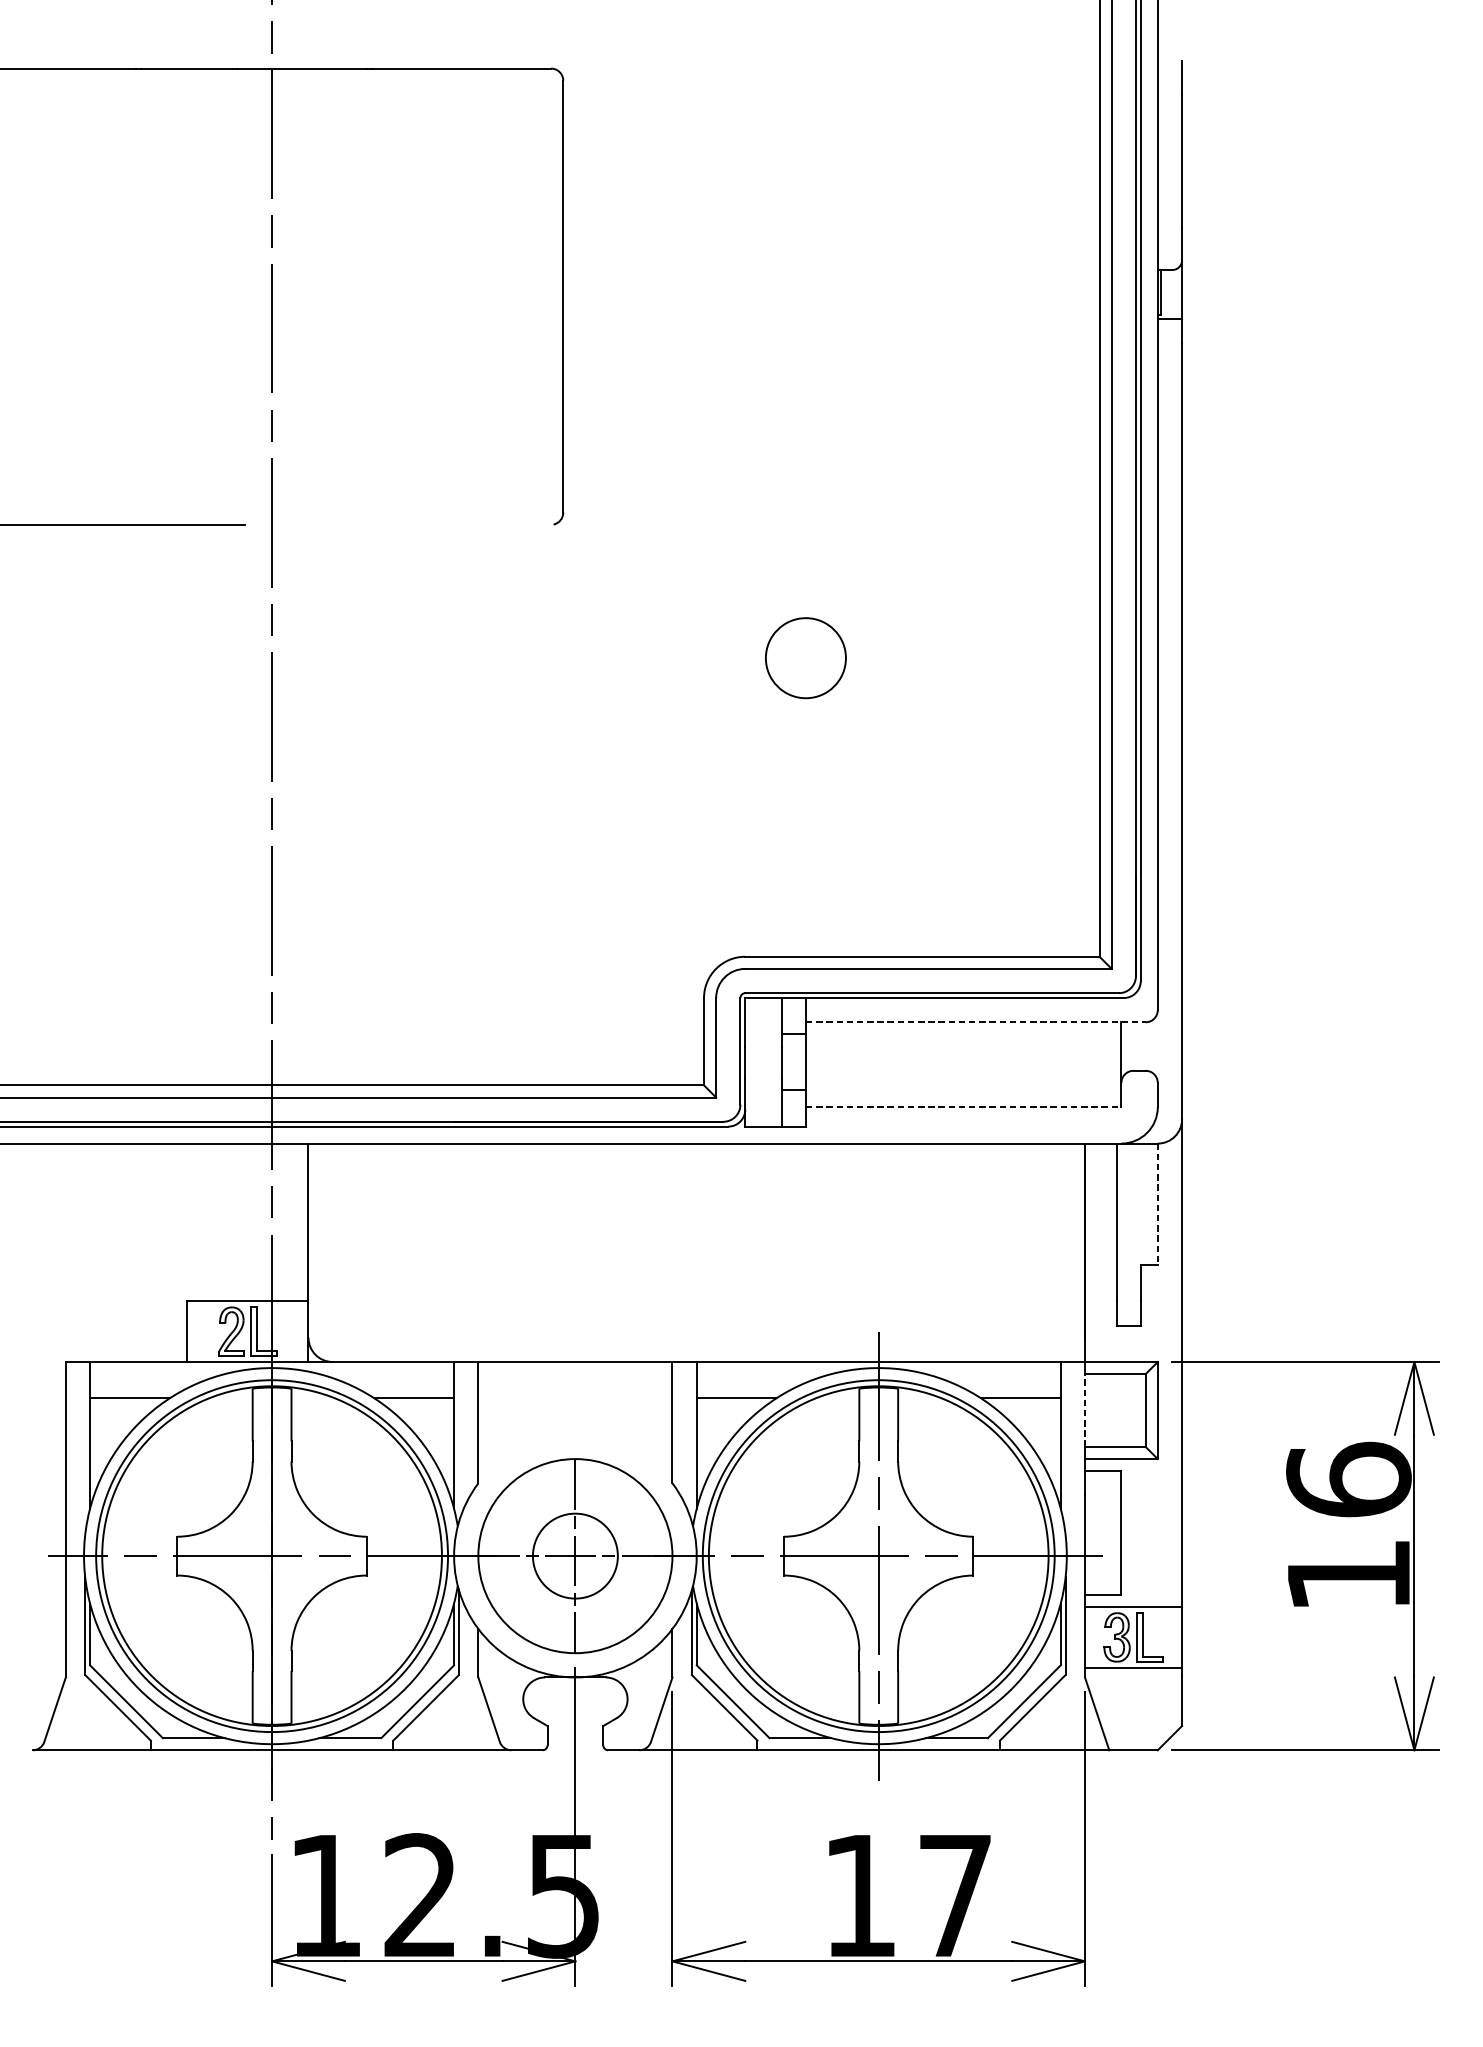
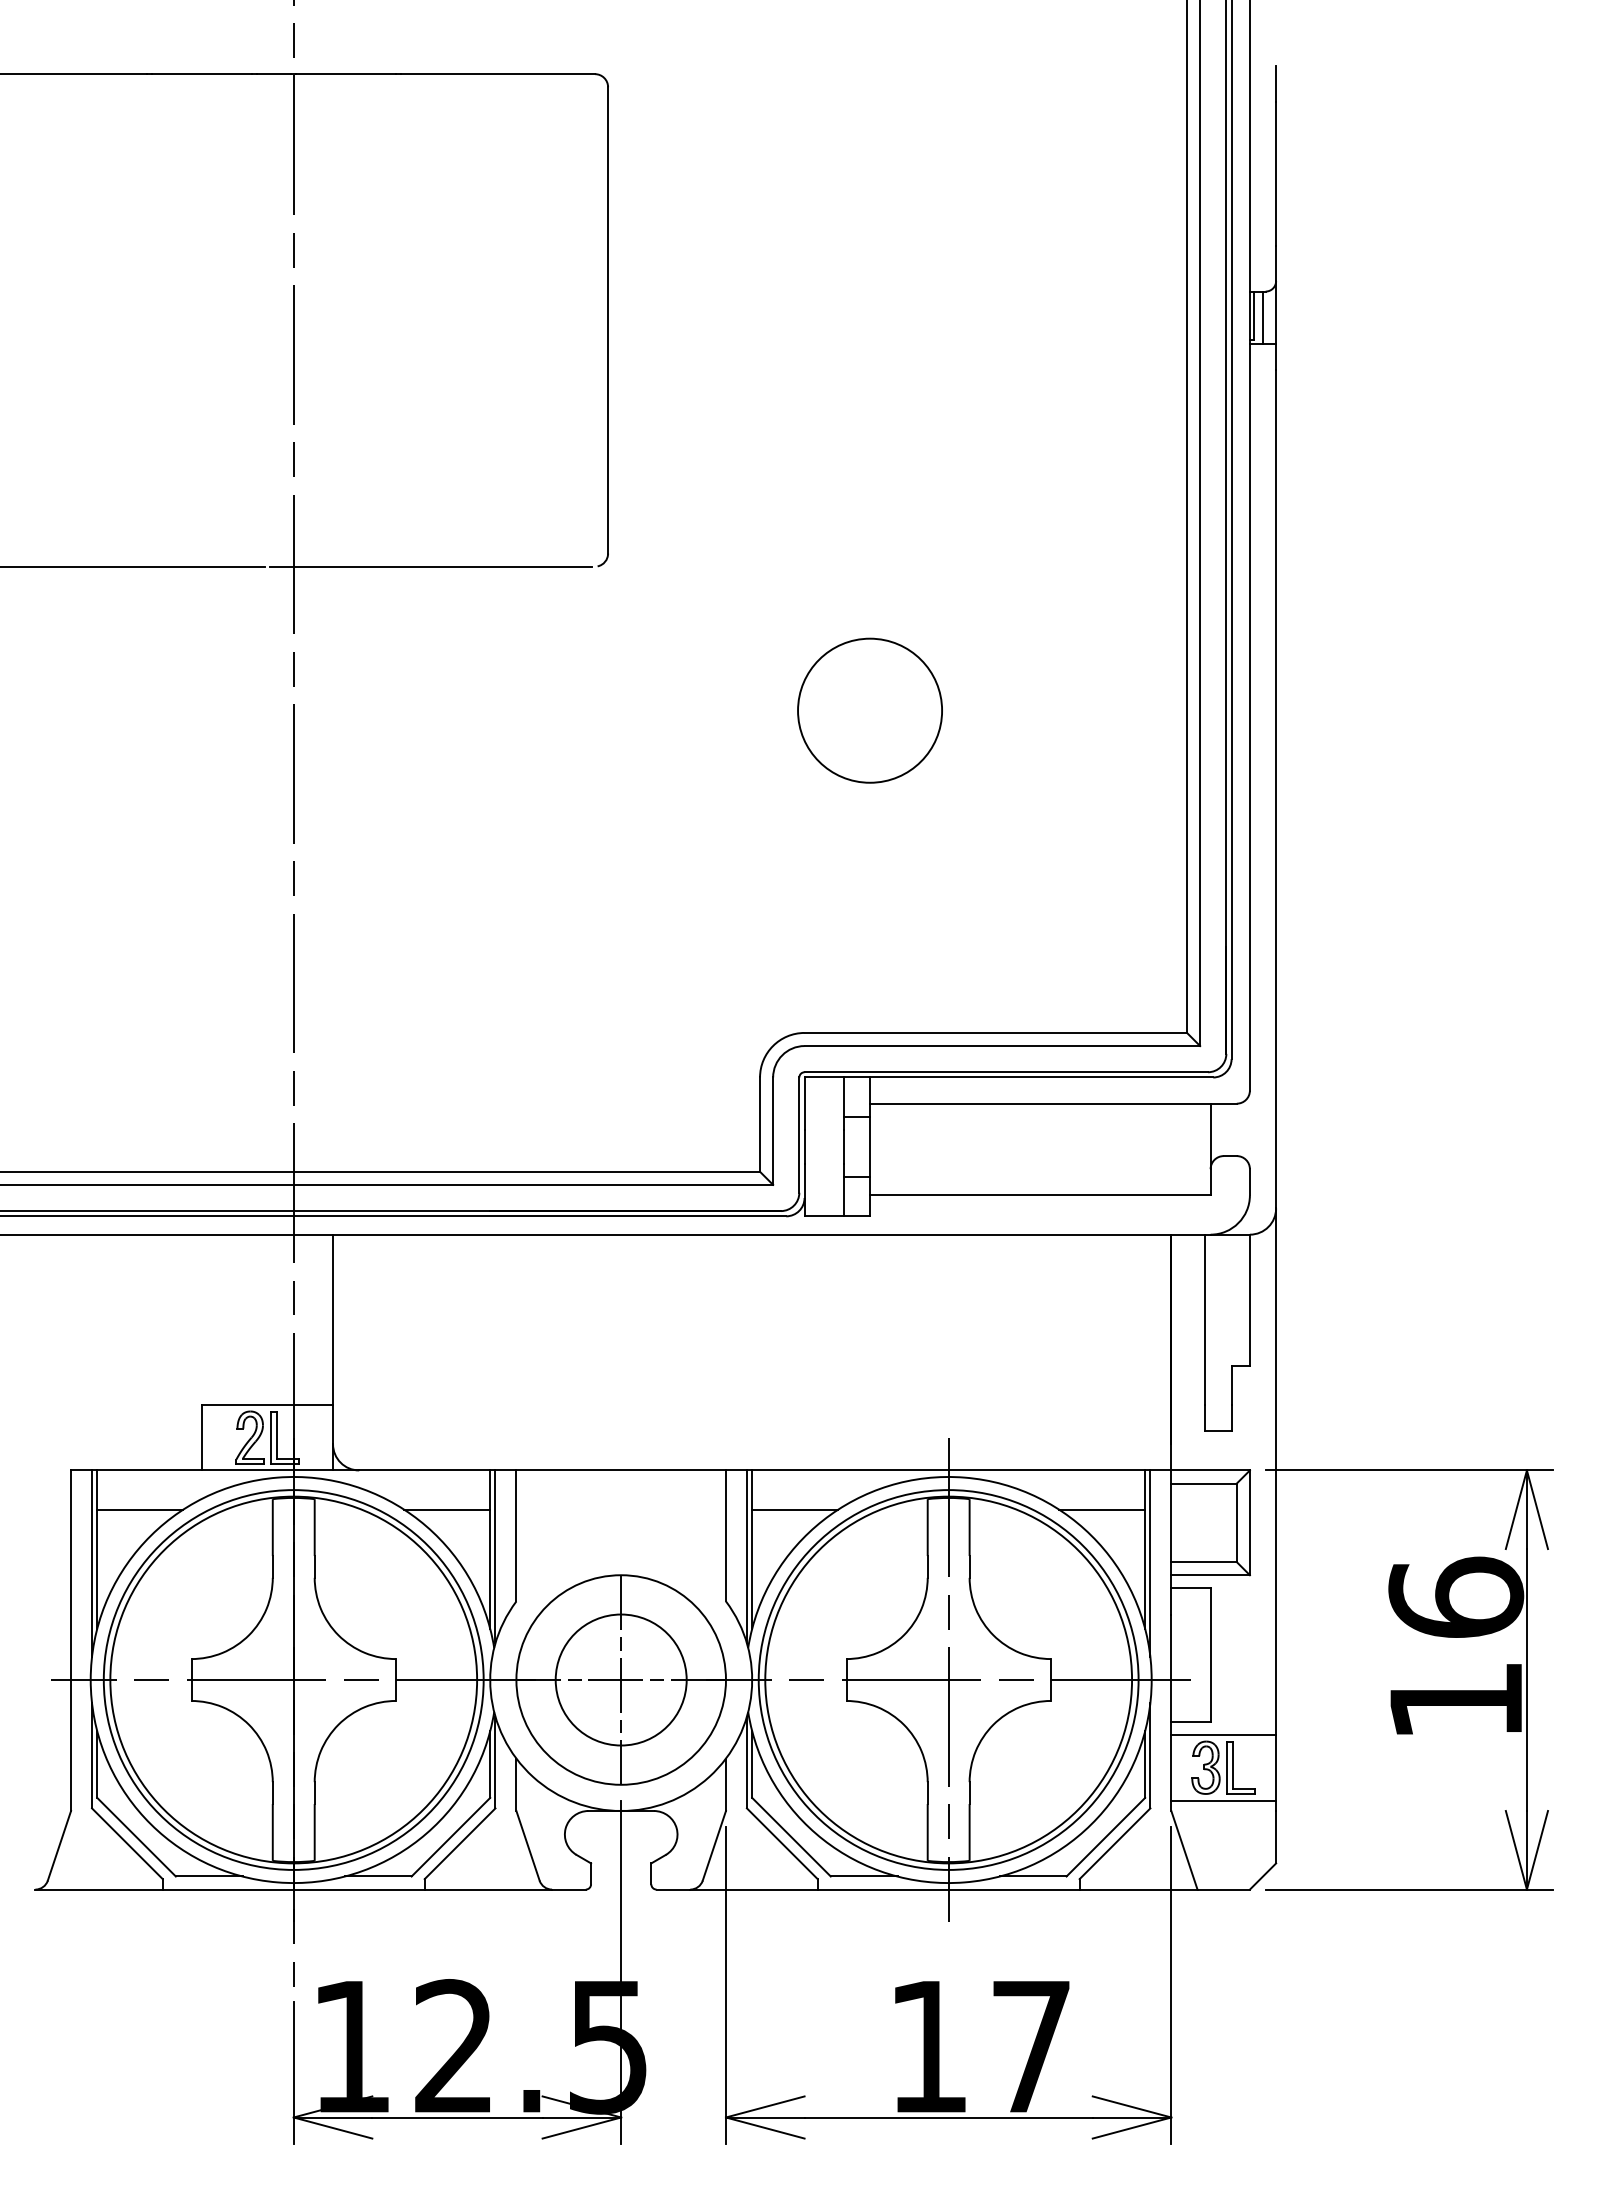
line: (1170, 294) -> (1263, 317), added
line: (399, 524) -> (431, 566), added
circle: (805, 658) -> (869, 710), size x1.67
line: (975, 1022) -> (1053, 1103), dashed -> solid
line: (963, 1107) -> (1040, 1195), dashed -> solid
line: (1157, 1204) -> (1249, 1300), dashed -> solid
line: (1085, 1410) -> (1171, 1522), dashed -> solid
line: (458, 1441) -> (495, 1556), added
line: (691, 1441) -> (746, 1556), added
line: (85, 1448) -> (92, 1563), added
line: (1065, 1448) -> (1150, 1563), added
circle: (574, 1555) -> (620, 1679), size x1.43

